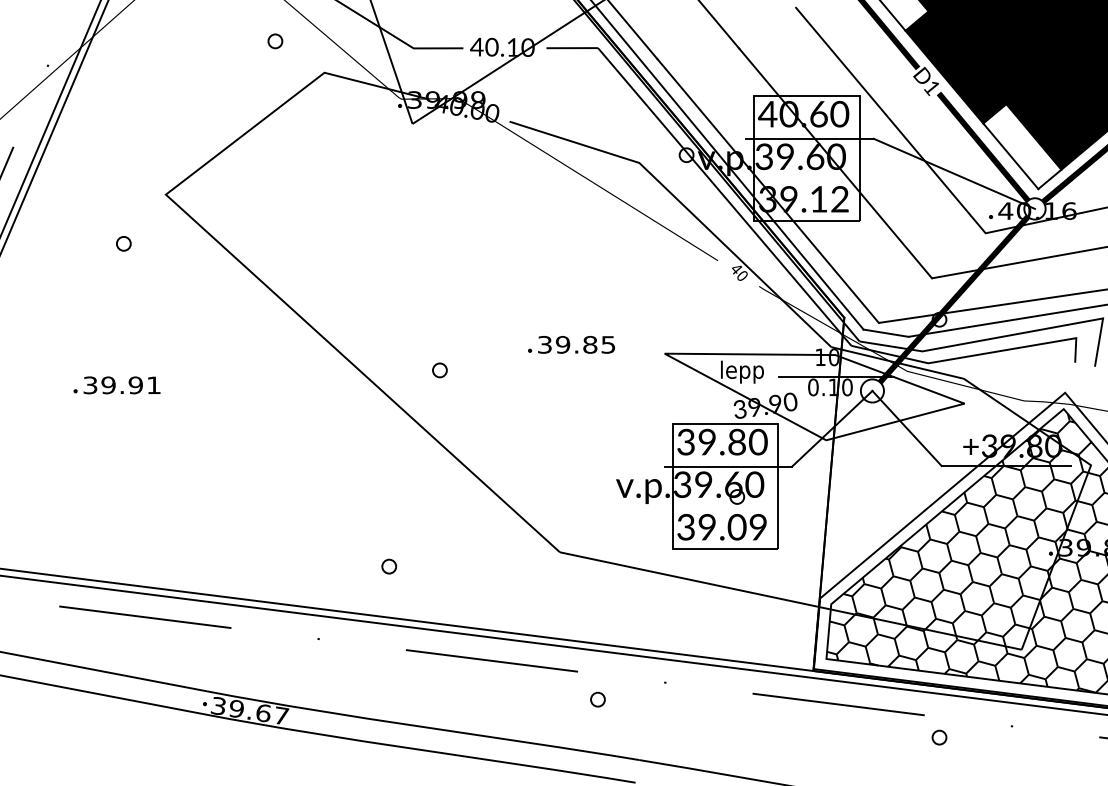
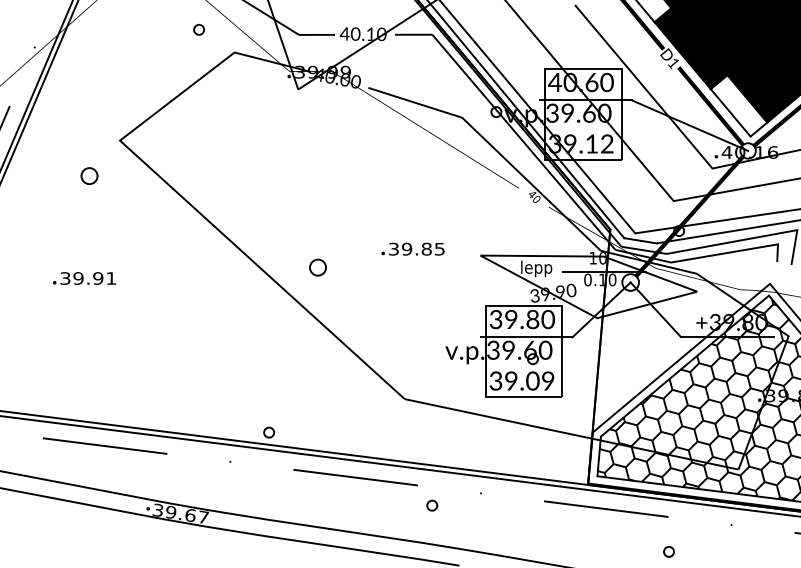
circle: (123, 243) -> (89, 175), size x1.6
circle: (439, 370) -> (317, 267), size x1.6
circle: (389, 566) -> (269, 432), moved
circle: (939, 737) -> (669, 551), moved

